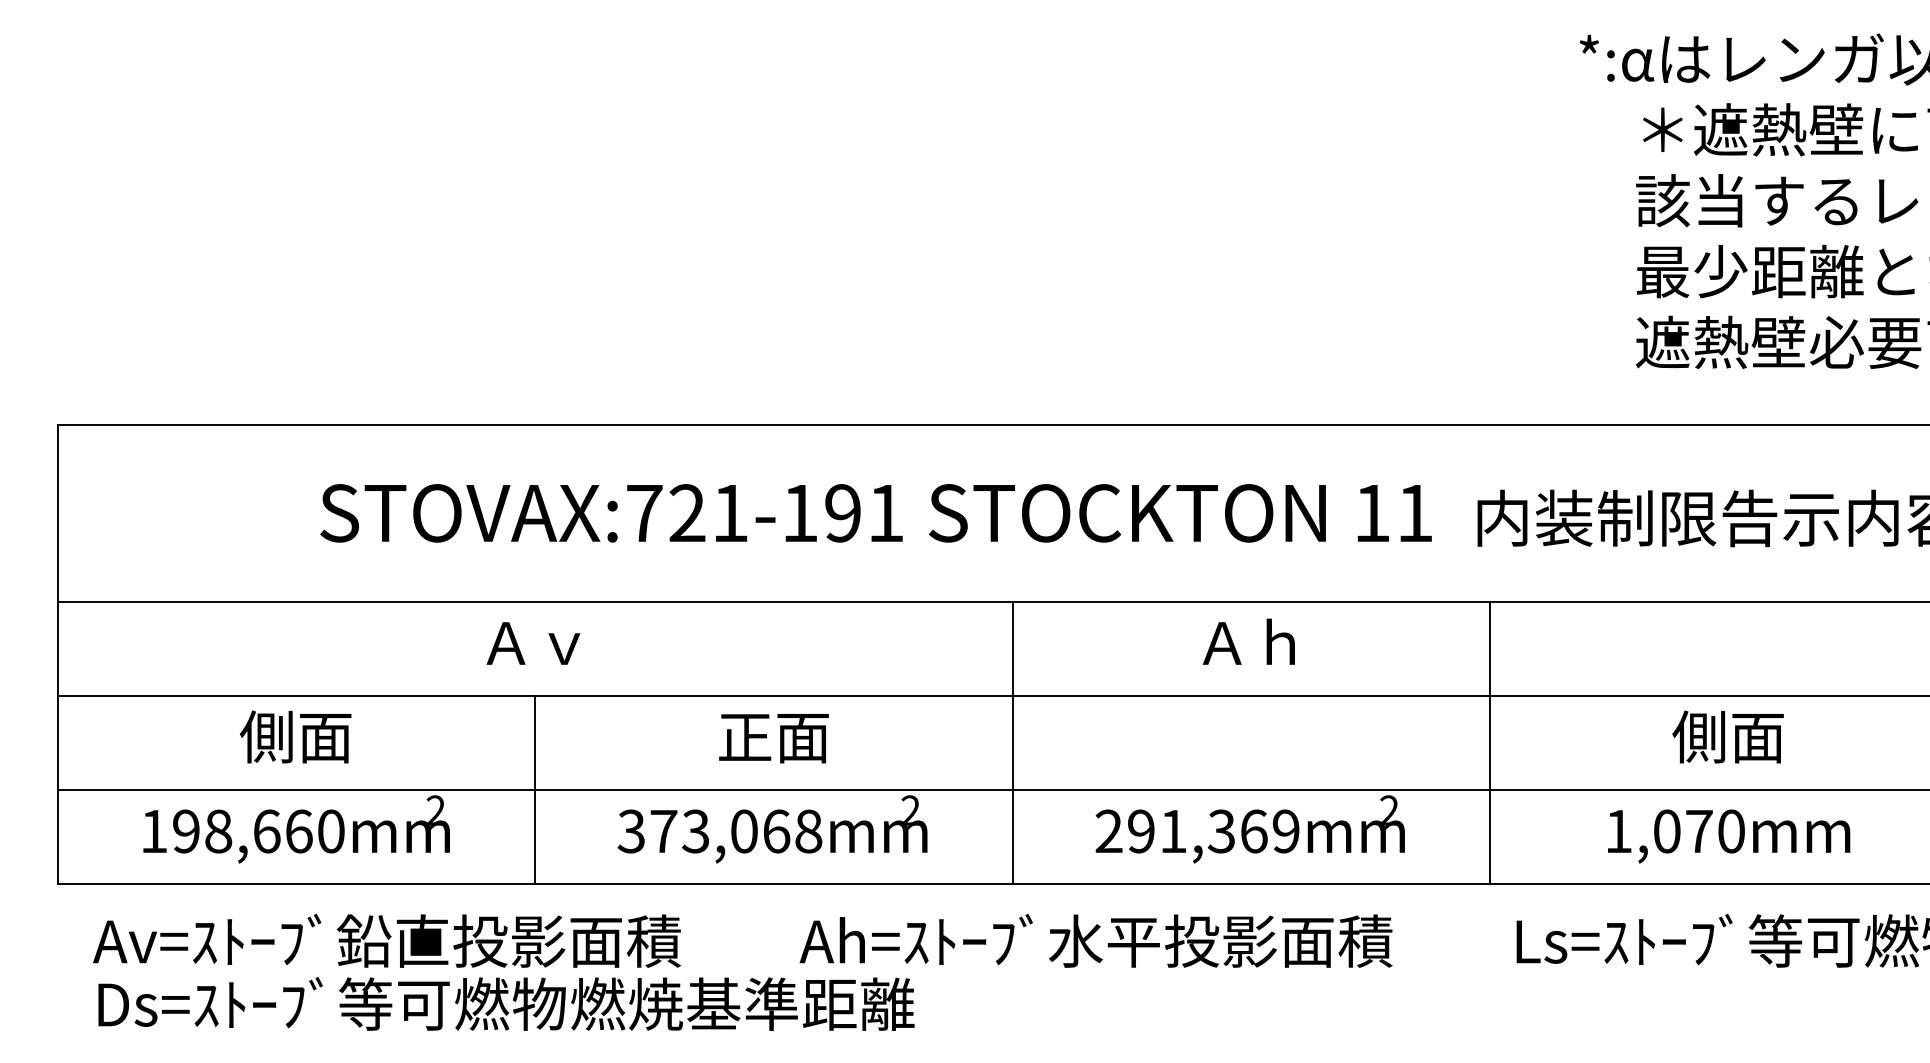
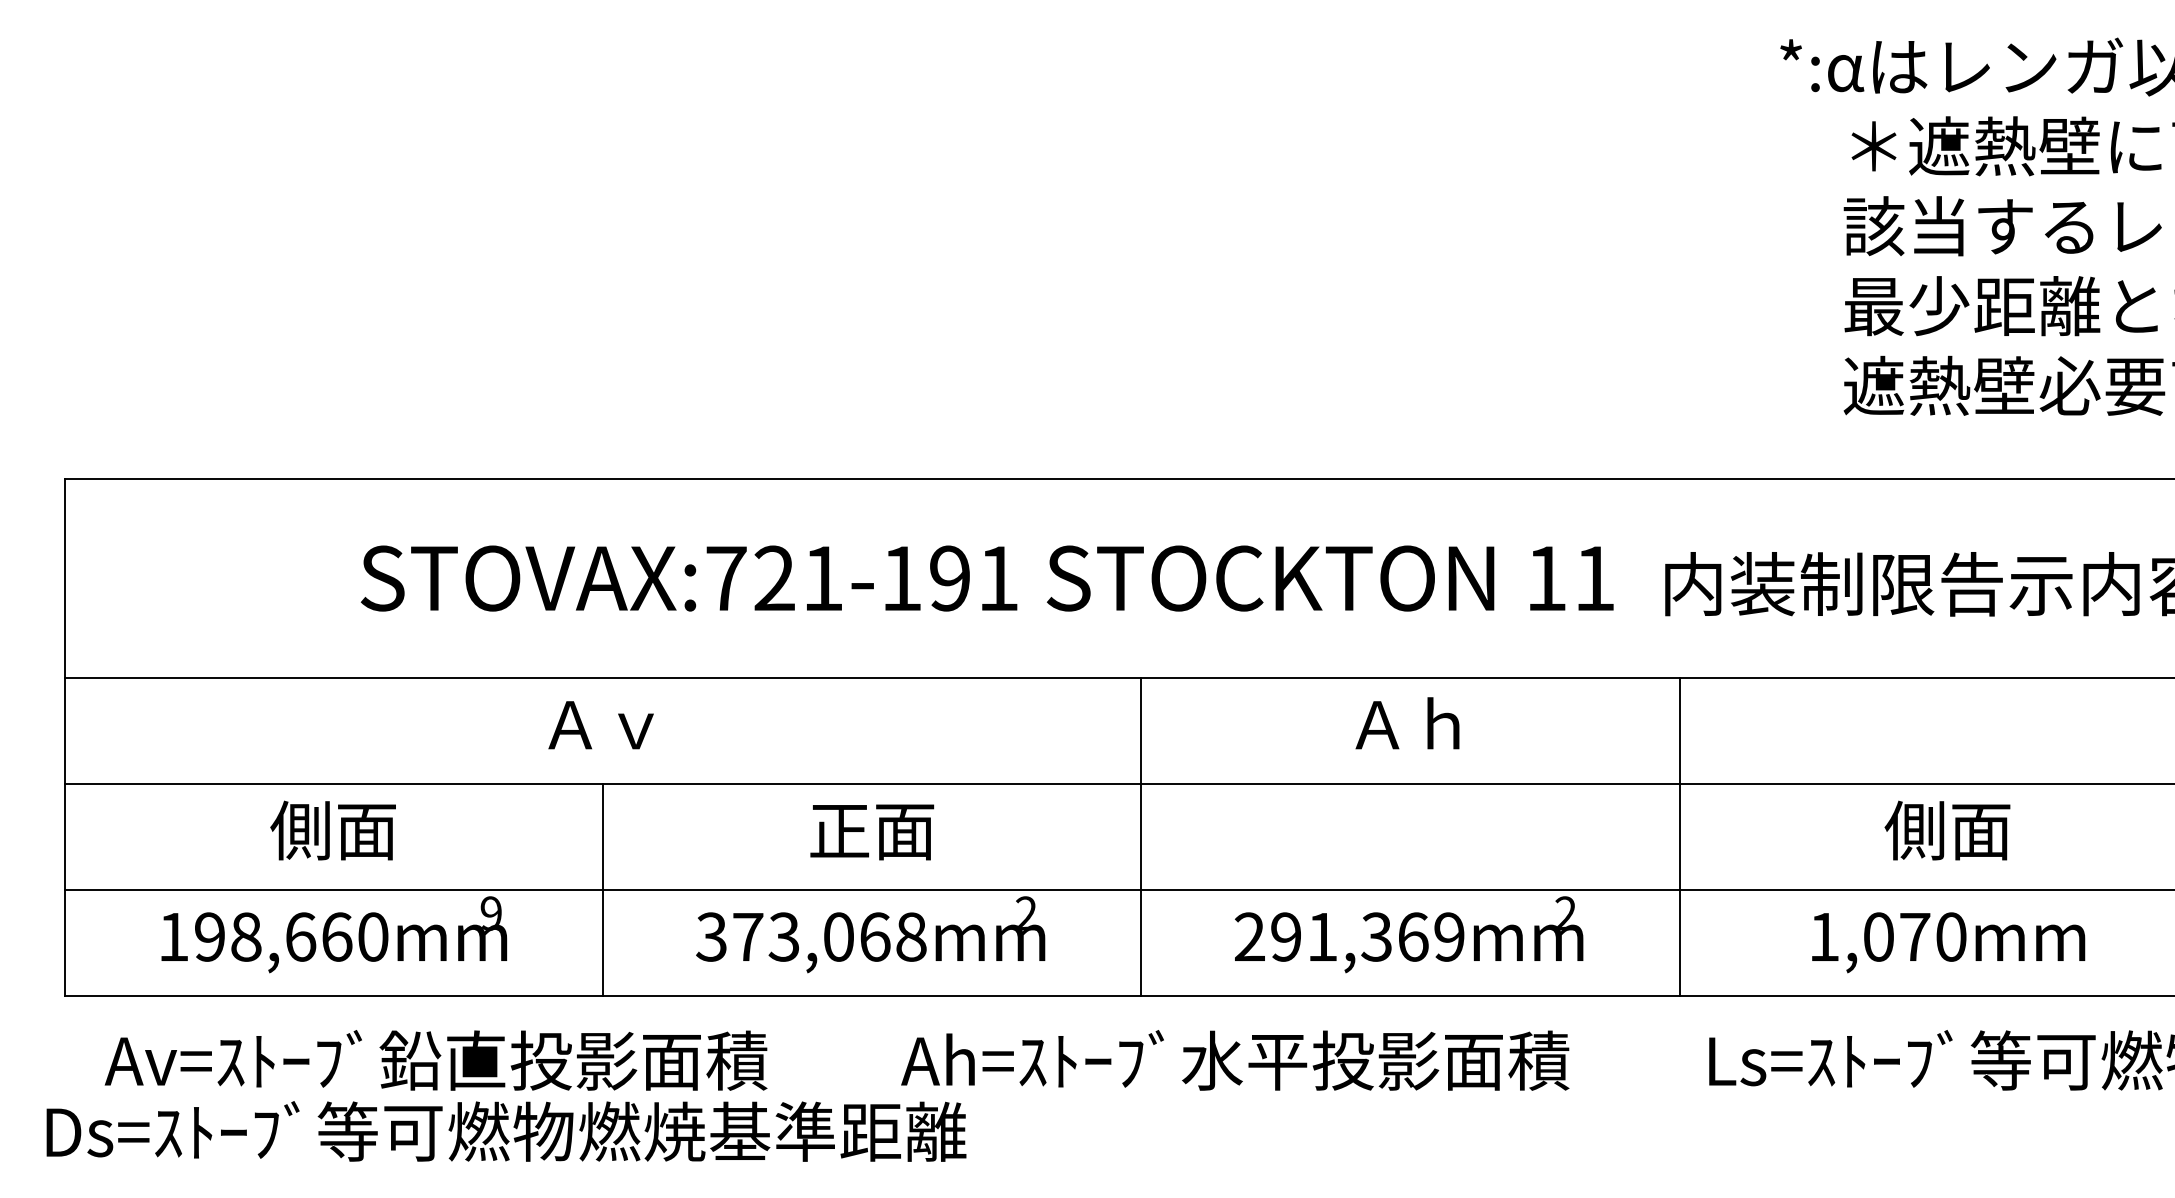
text: (435, 810) -> (490, 913), 2 -> 9
text: (506, 1003) -> (506, 1130), moved

